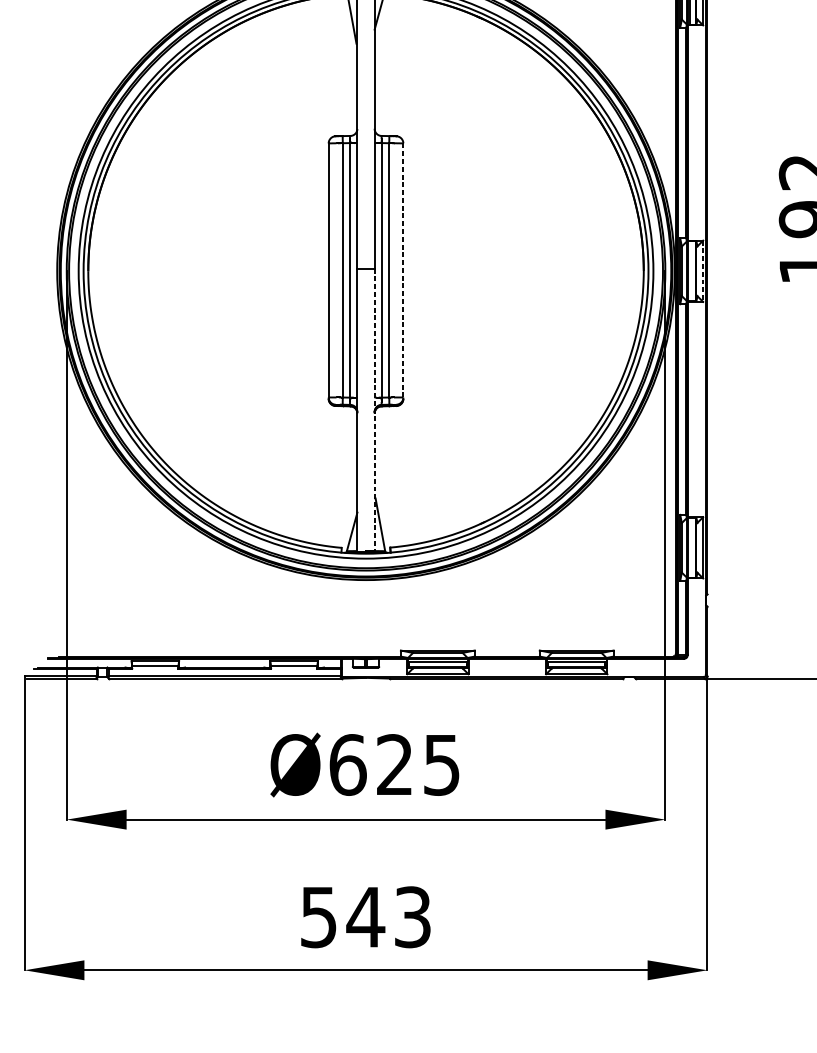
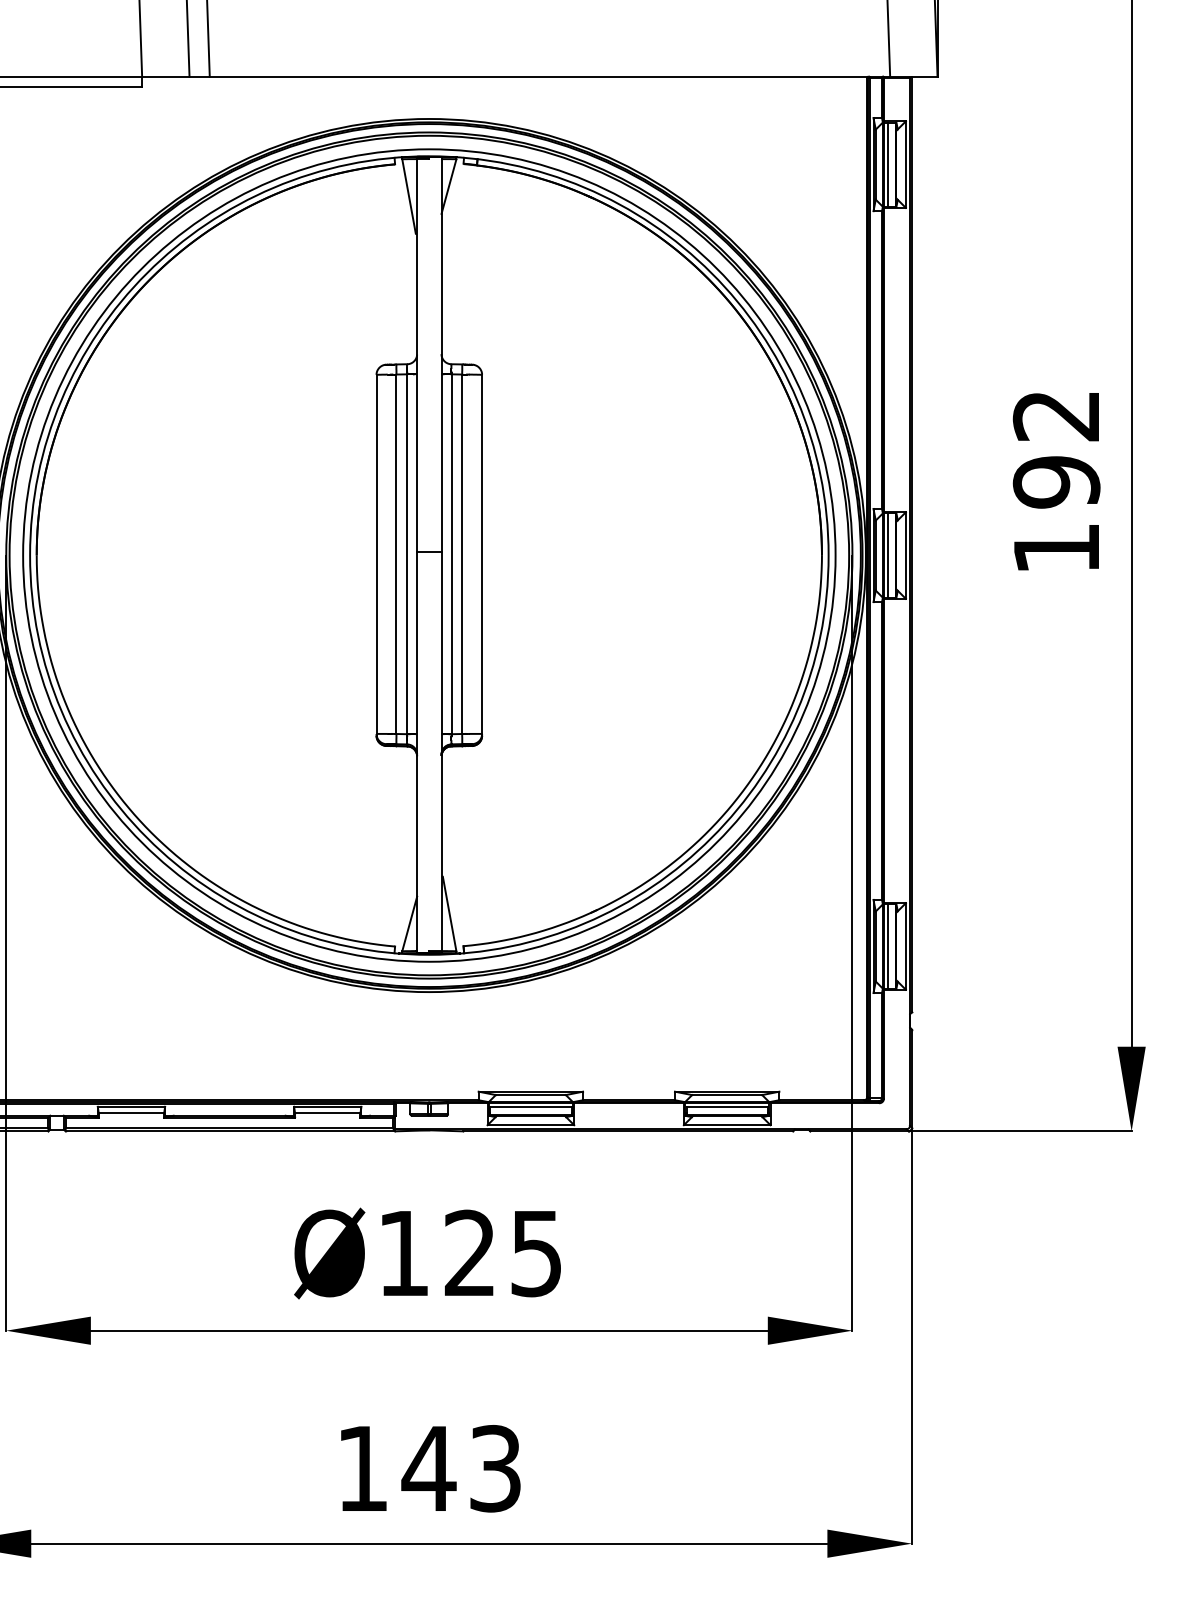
line: (403, 271) -> (482, 555), dashed -> solid
line: (690, 271) -> (887, 555), added
line: (702, 271) -> (905, 556), dashed -> solid
line: (374, 409) -> (441, 751), dashed -> solid
line: (690, 547) -> (887, 946), added
text: (348, 765) -> (404, 1253), Ø625 -> Ø125
text: (318, 917) -> (361, 1469), 543 -> 143

